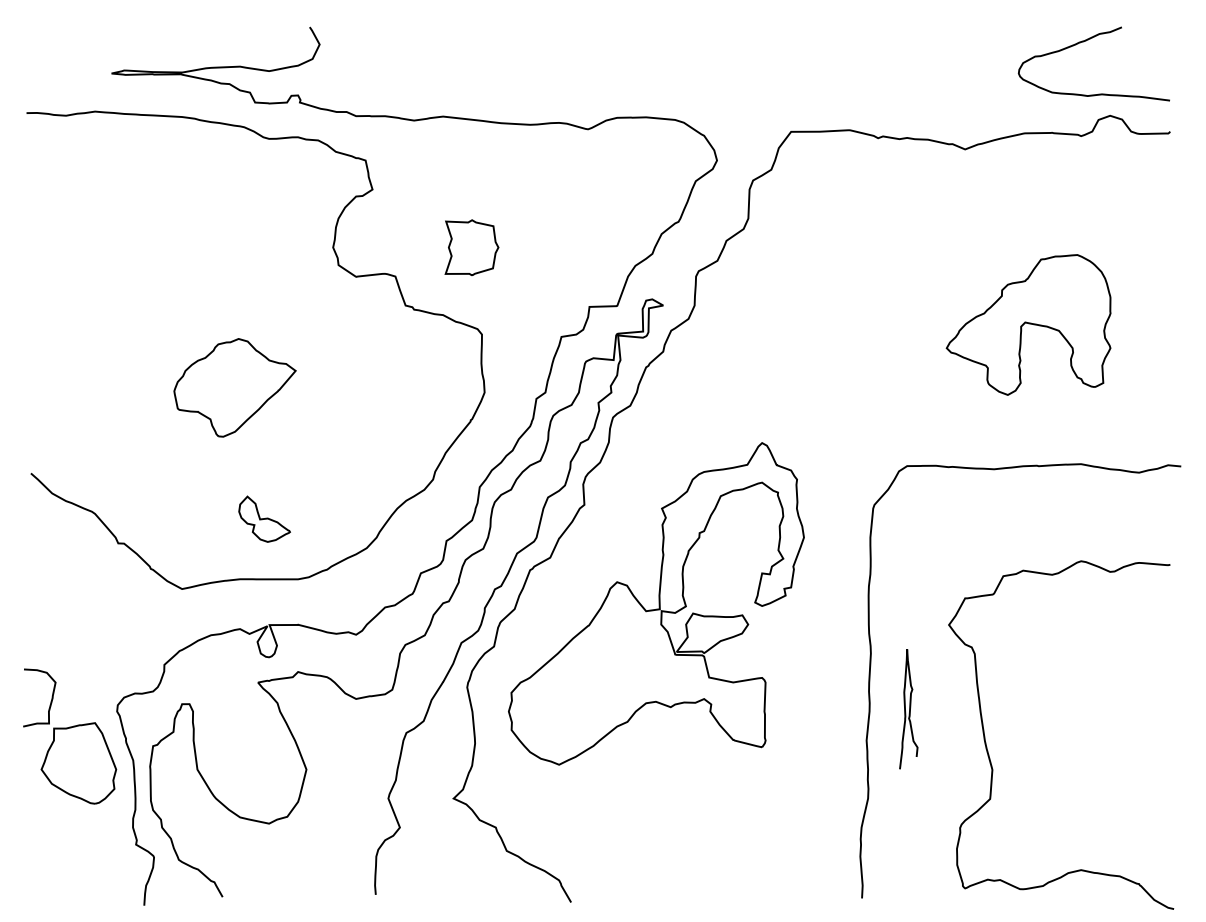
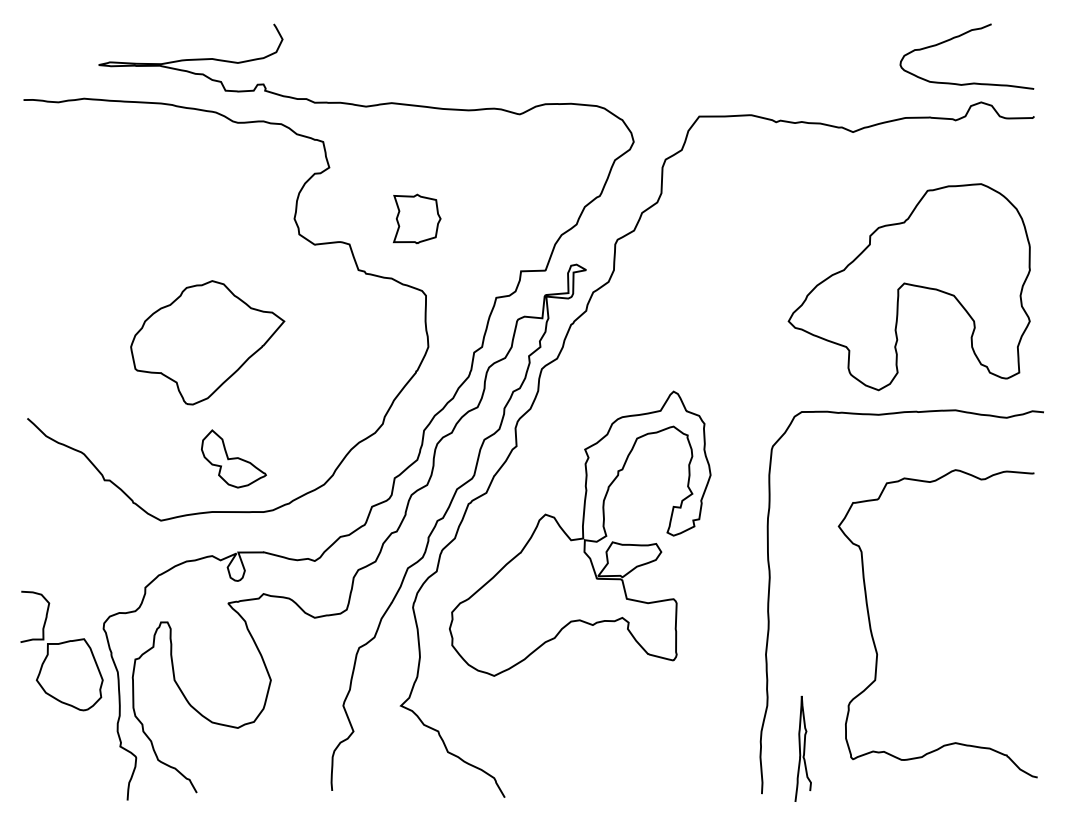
part: (1027, 325) -> (908, 287), size x1.67
part: (234, 387) -> (207, 342), size x1.43
part: (264, 518) -> (233, 458), size x1.43
curve: (909, 708) -> (803, 748), moved
curve: (990, 757) -> (875, 643), moved

